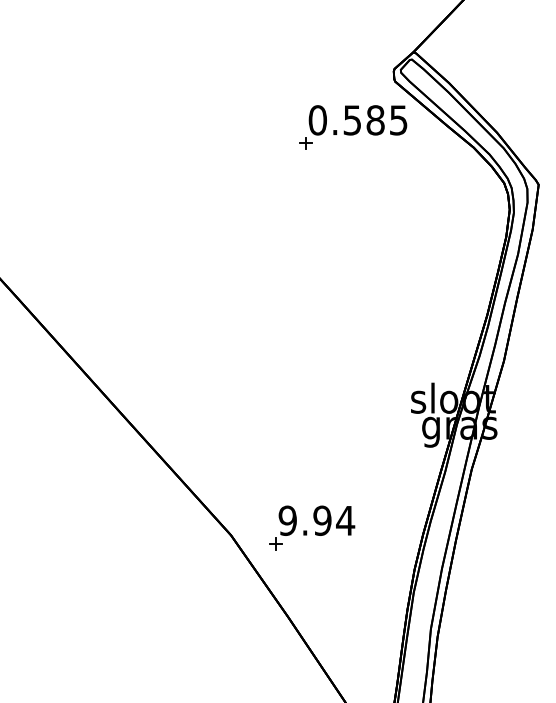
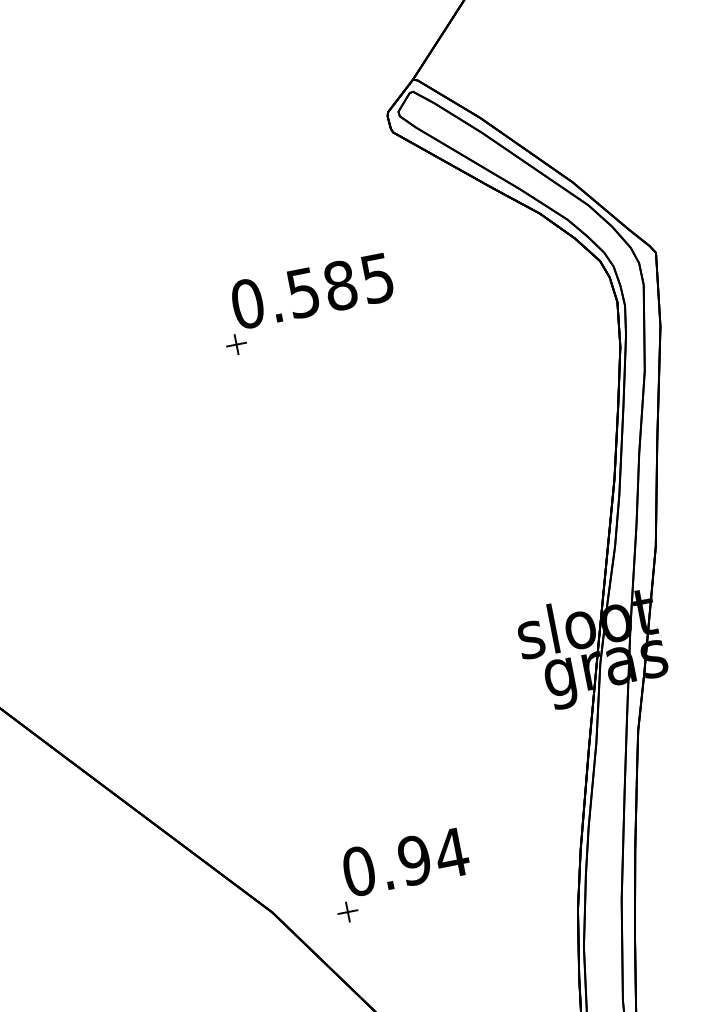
part: (353, 127) -> (307, 304), moved
text: (287, 520) -> (358, 870), 9.94 -> 0.94

